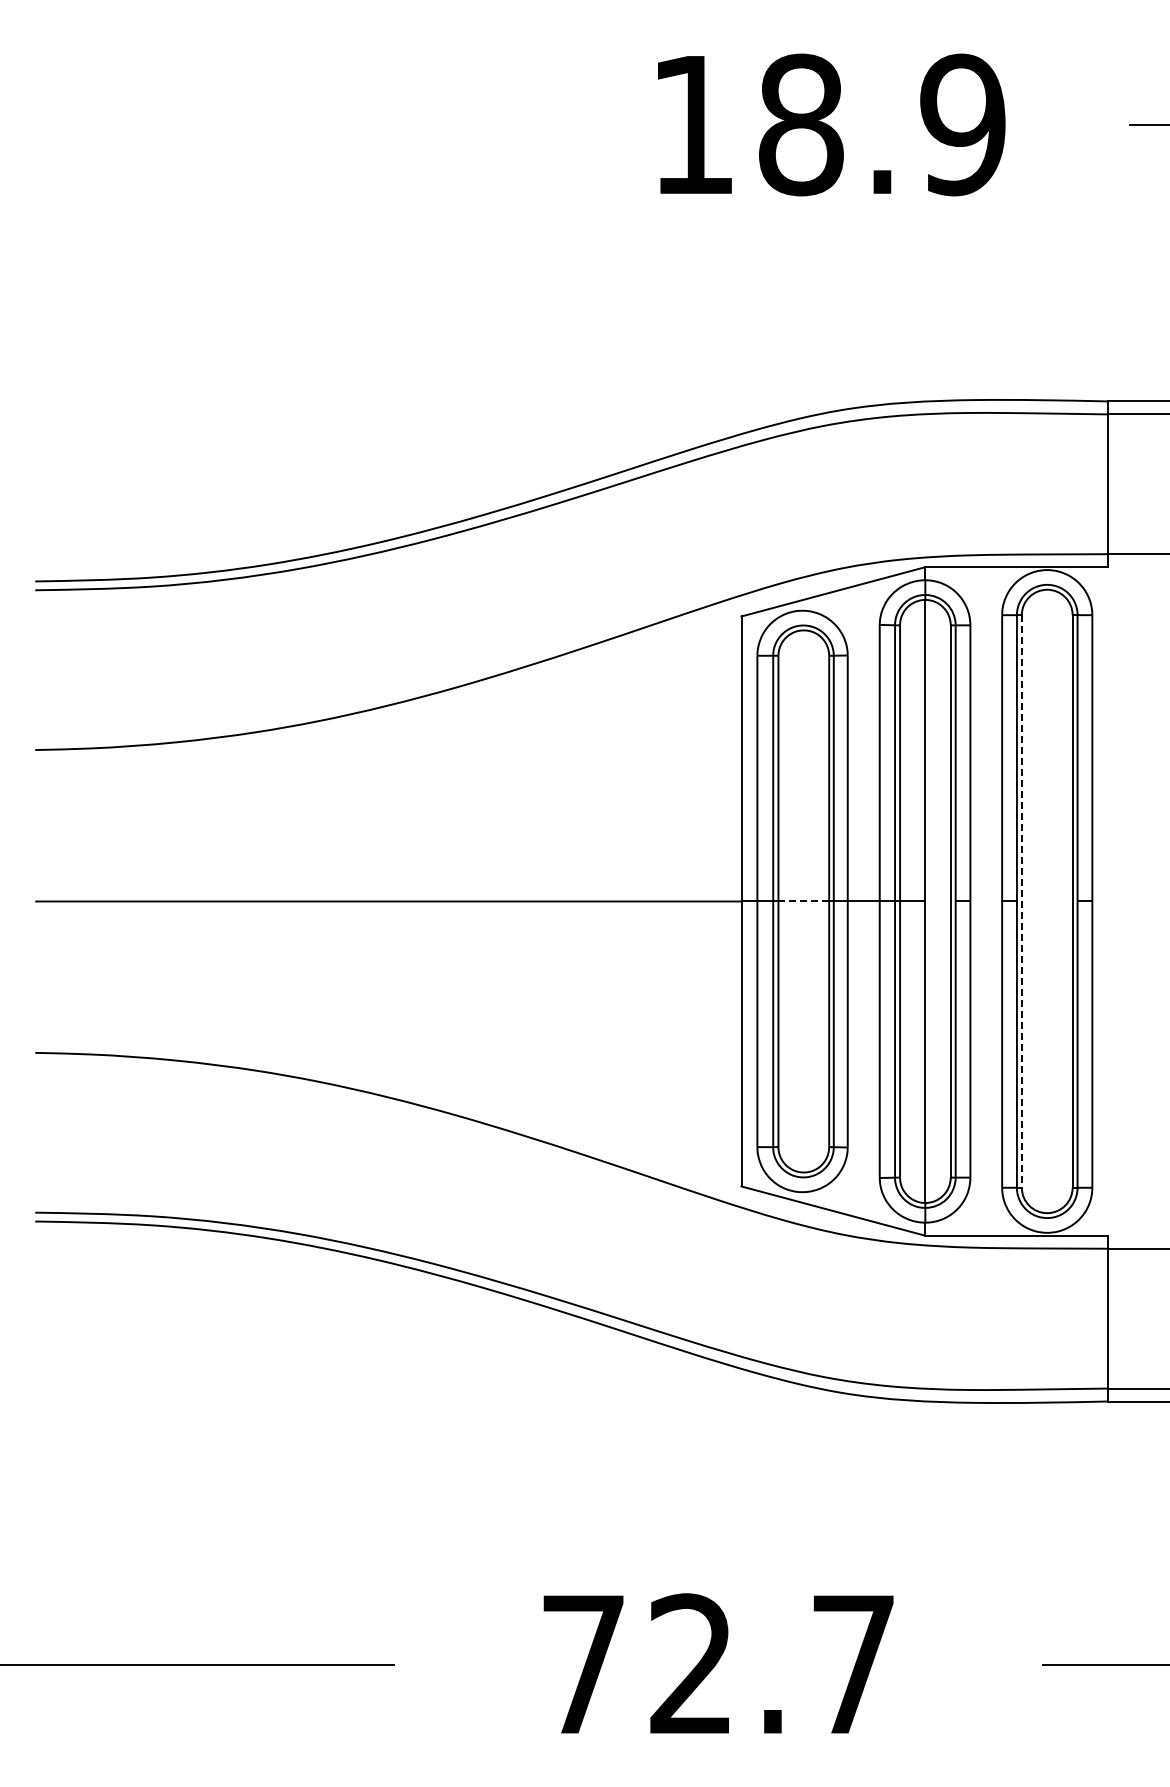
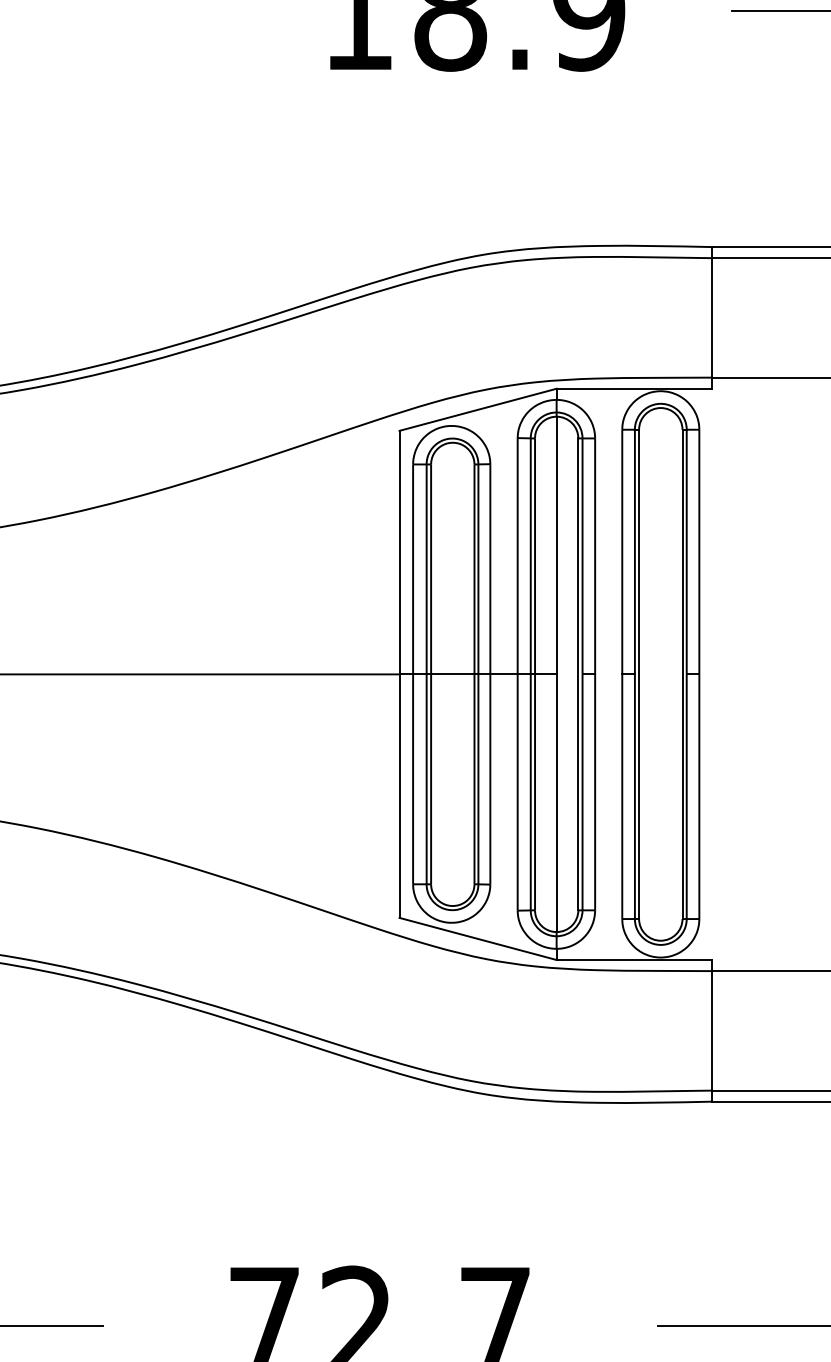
line: (804, 901) -> (453, 674), dashed -> solid
line: (1021, 901) -> (638, 674), dashed -> solid

